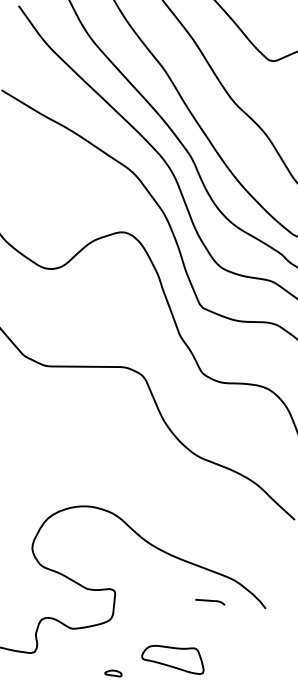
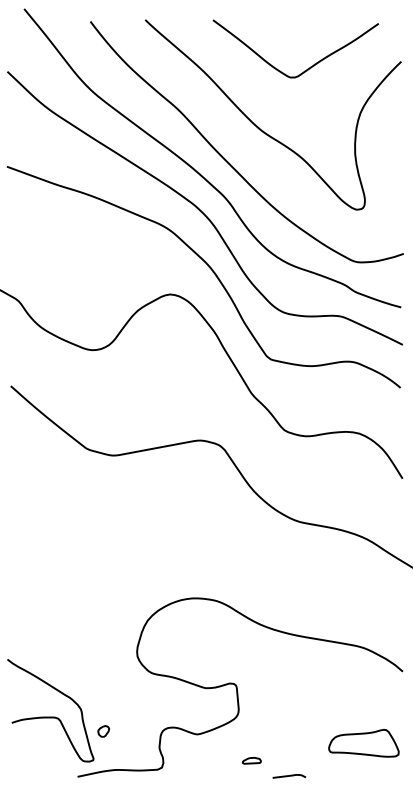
curve: (210, 601) -> (289, 776), moved
part: (173, 657) -> (363, 743), moved
part: (113, 672) -> (251, 760), moved

